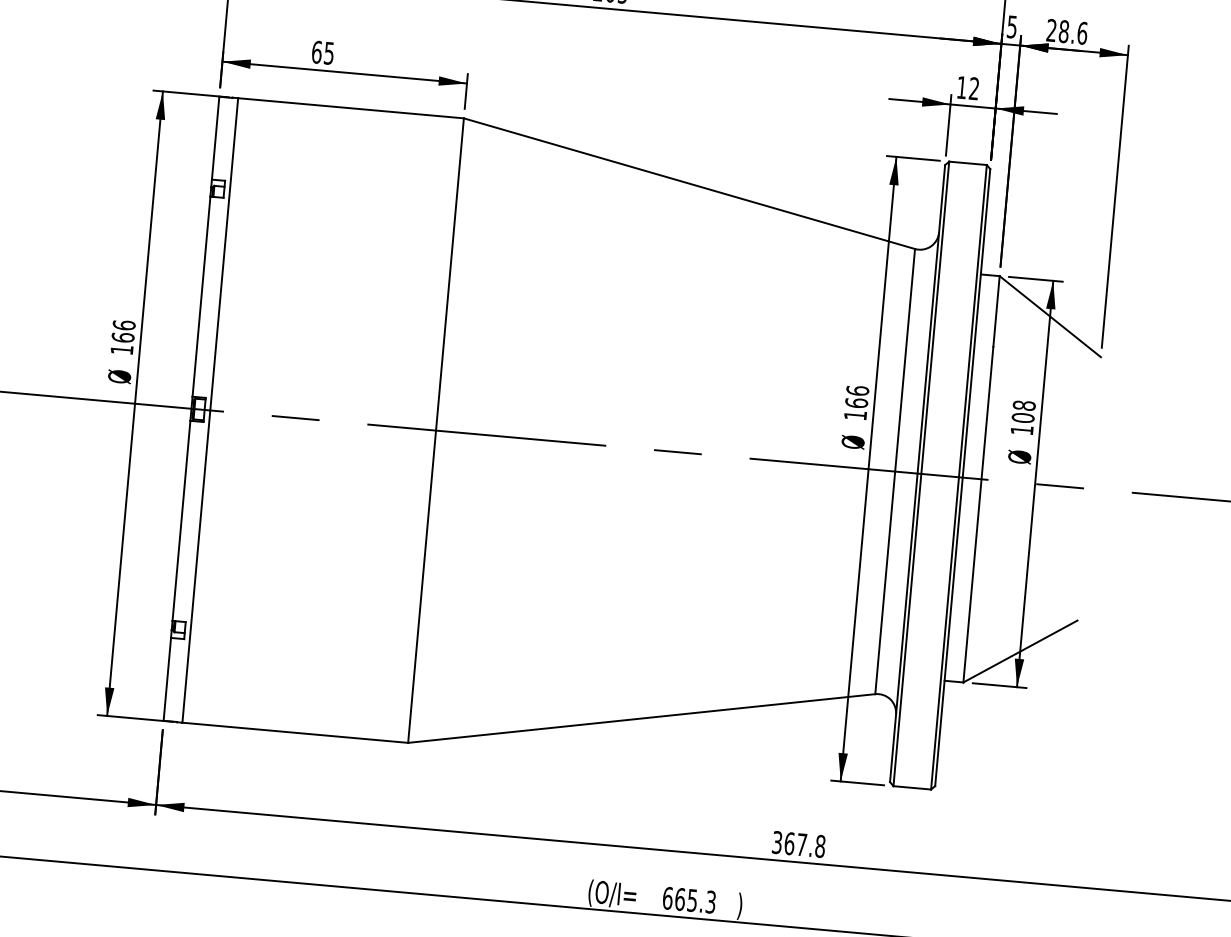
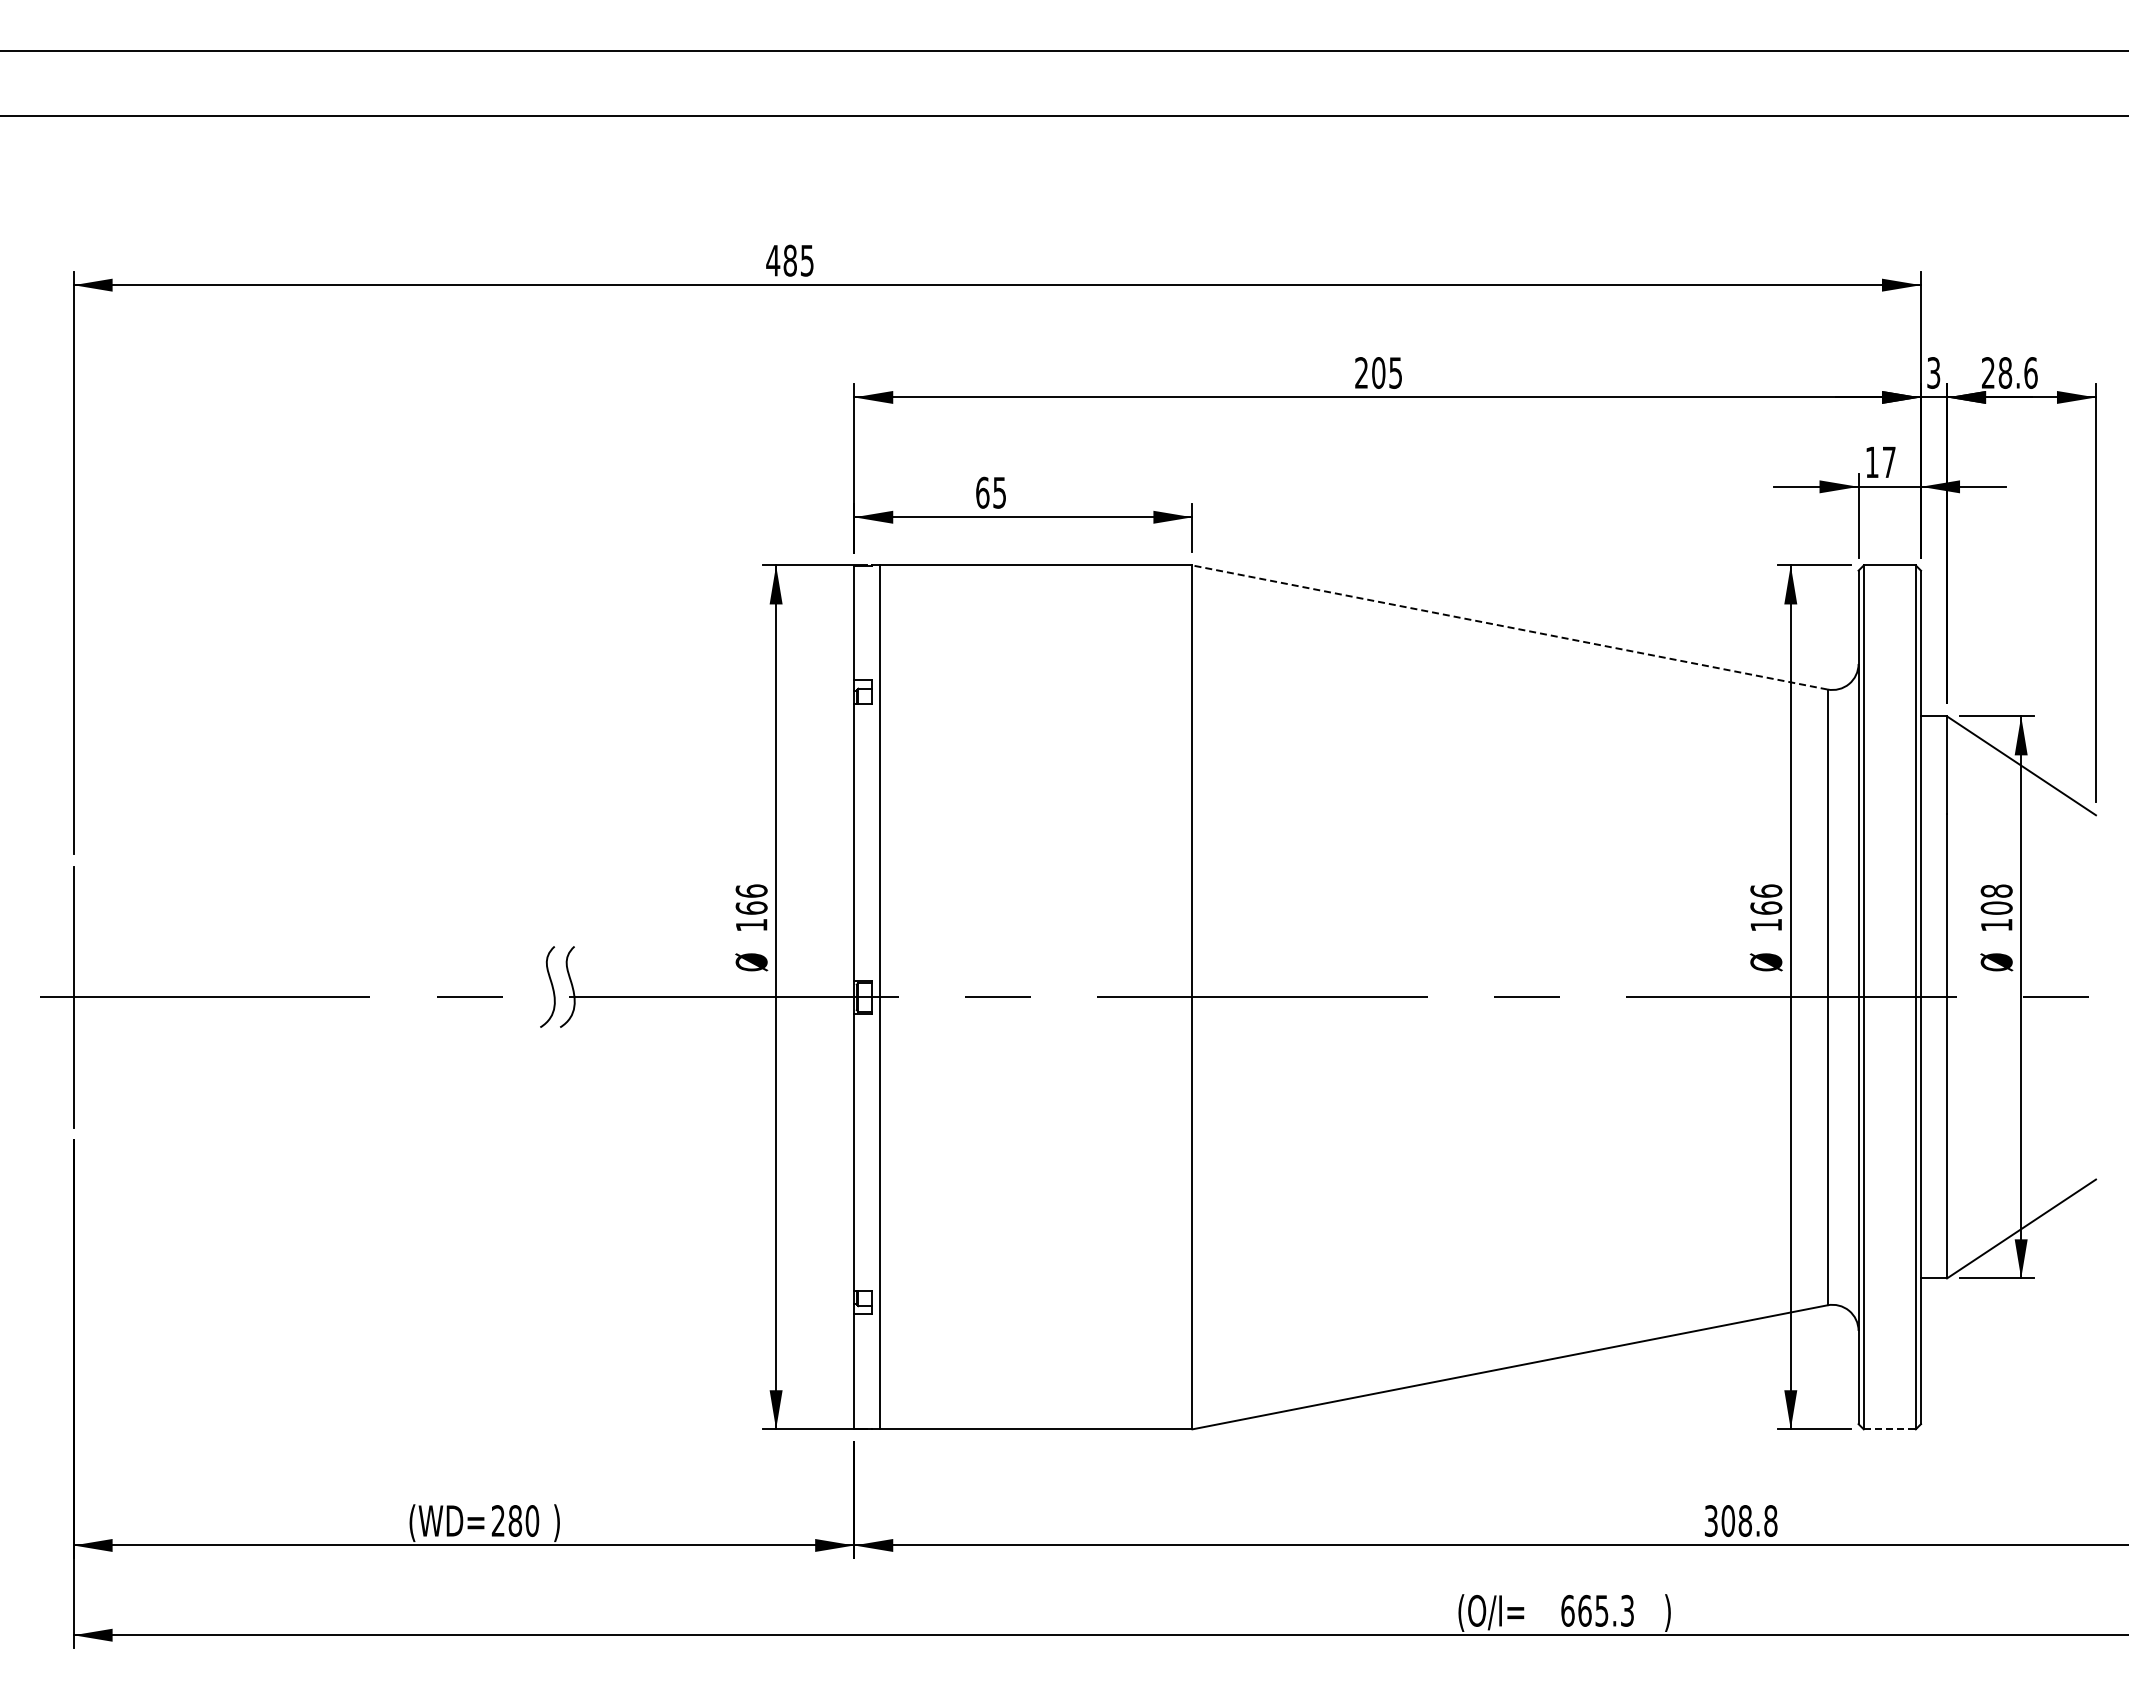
text: (1012, 26) -> (1934, 372), 5 -> 3
text: (973, 88) -> (1888, 461), 12 -> 17
line: (689, 183) -> (1510, 627), solid -> dashed
line: (912, 788) -> (1890, 1429), solid -> dashed
text: (795, 843) -> (1736, 1520), 367.8 -> 308.8

